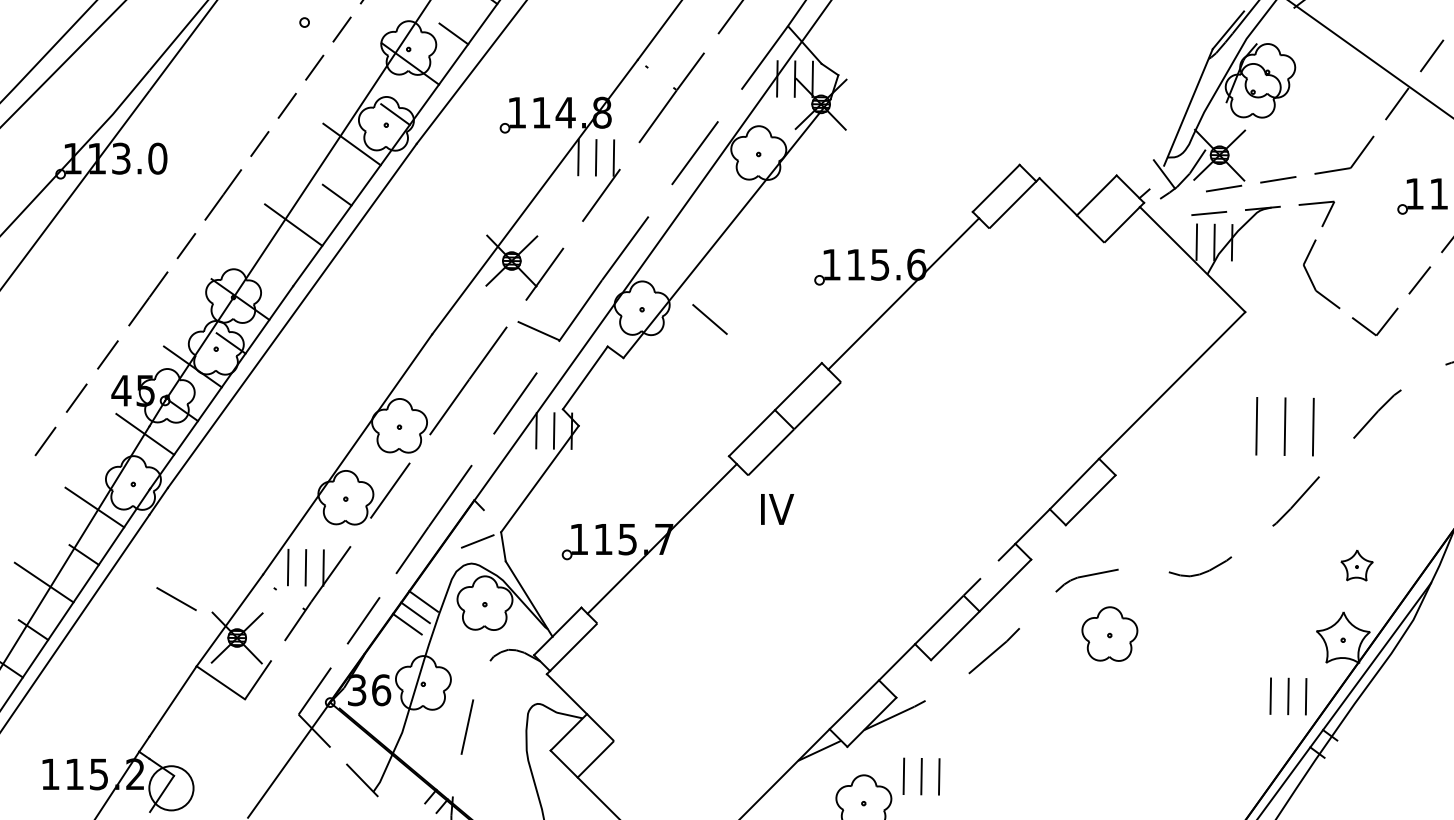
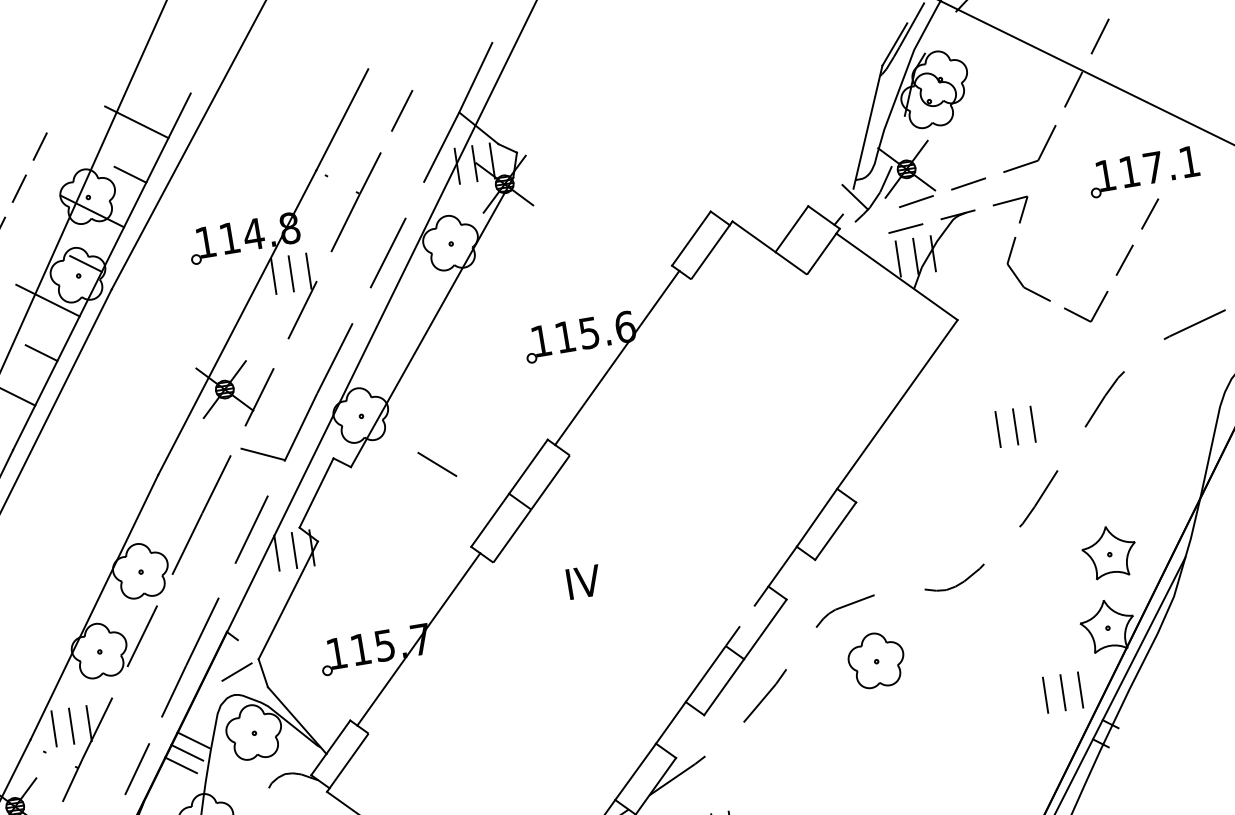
line: (709, 319) -> (436, 464), moved
part: (1284, 426) -> (1015, 426), size x0.62
text: (777, 509) -> (584, 582), moved
part: (1356, 565) -> (1108, 552), size x1.67

